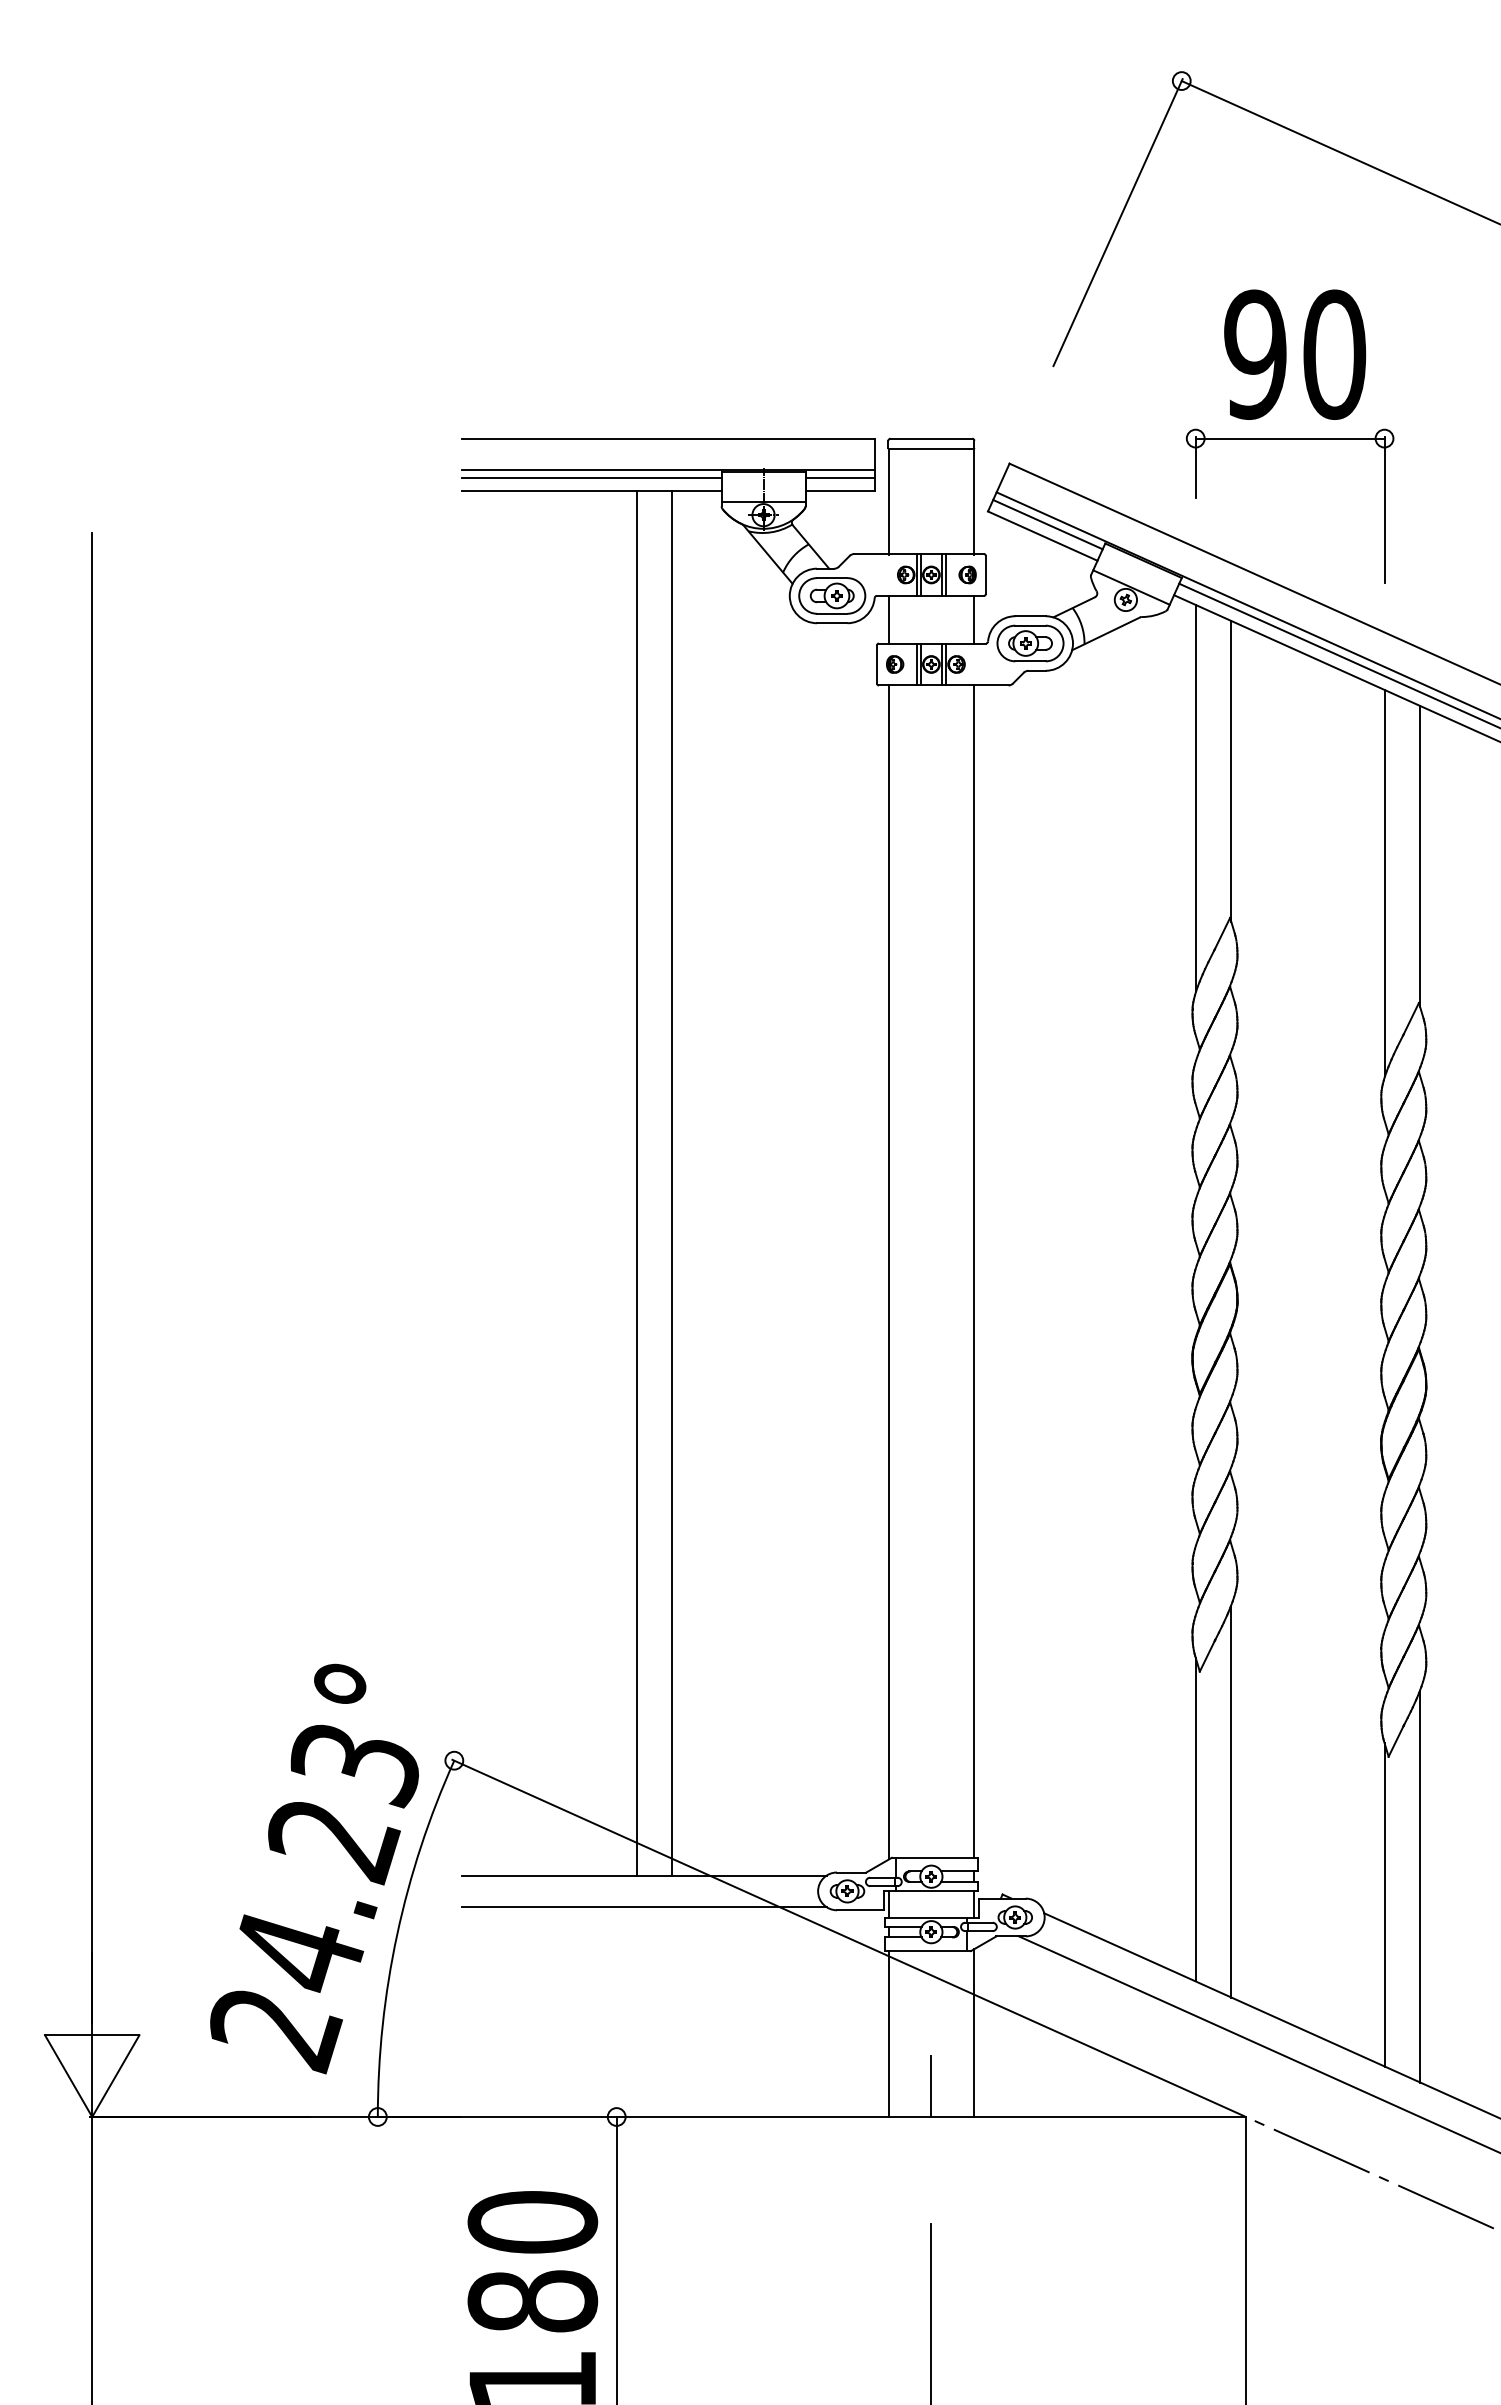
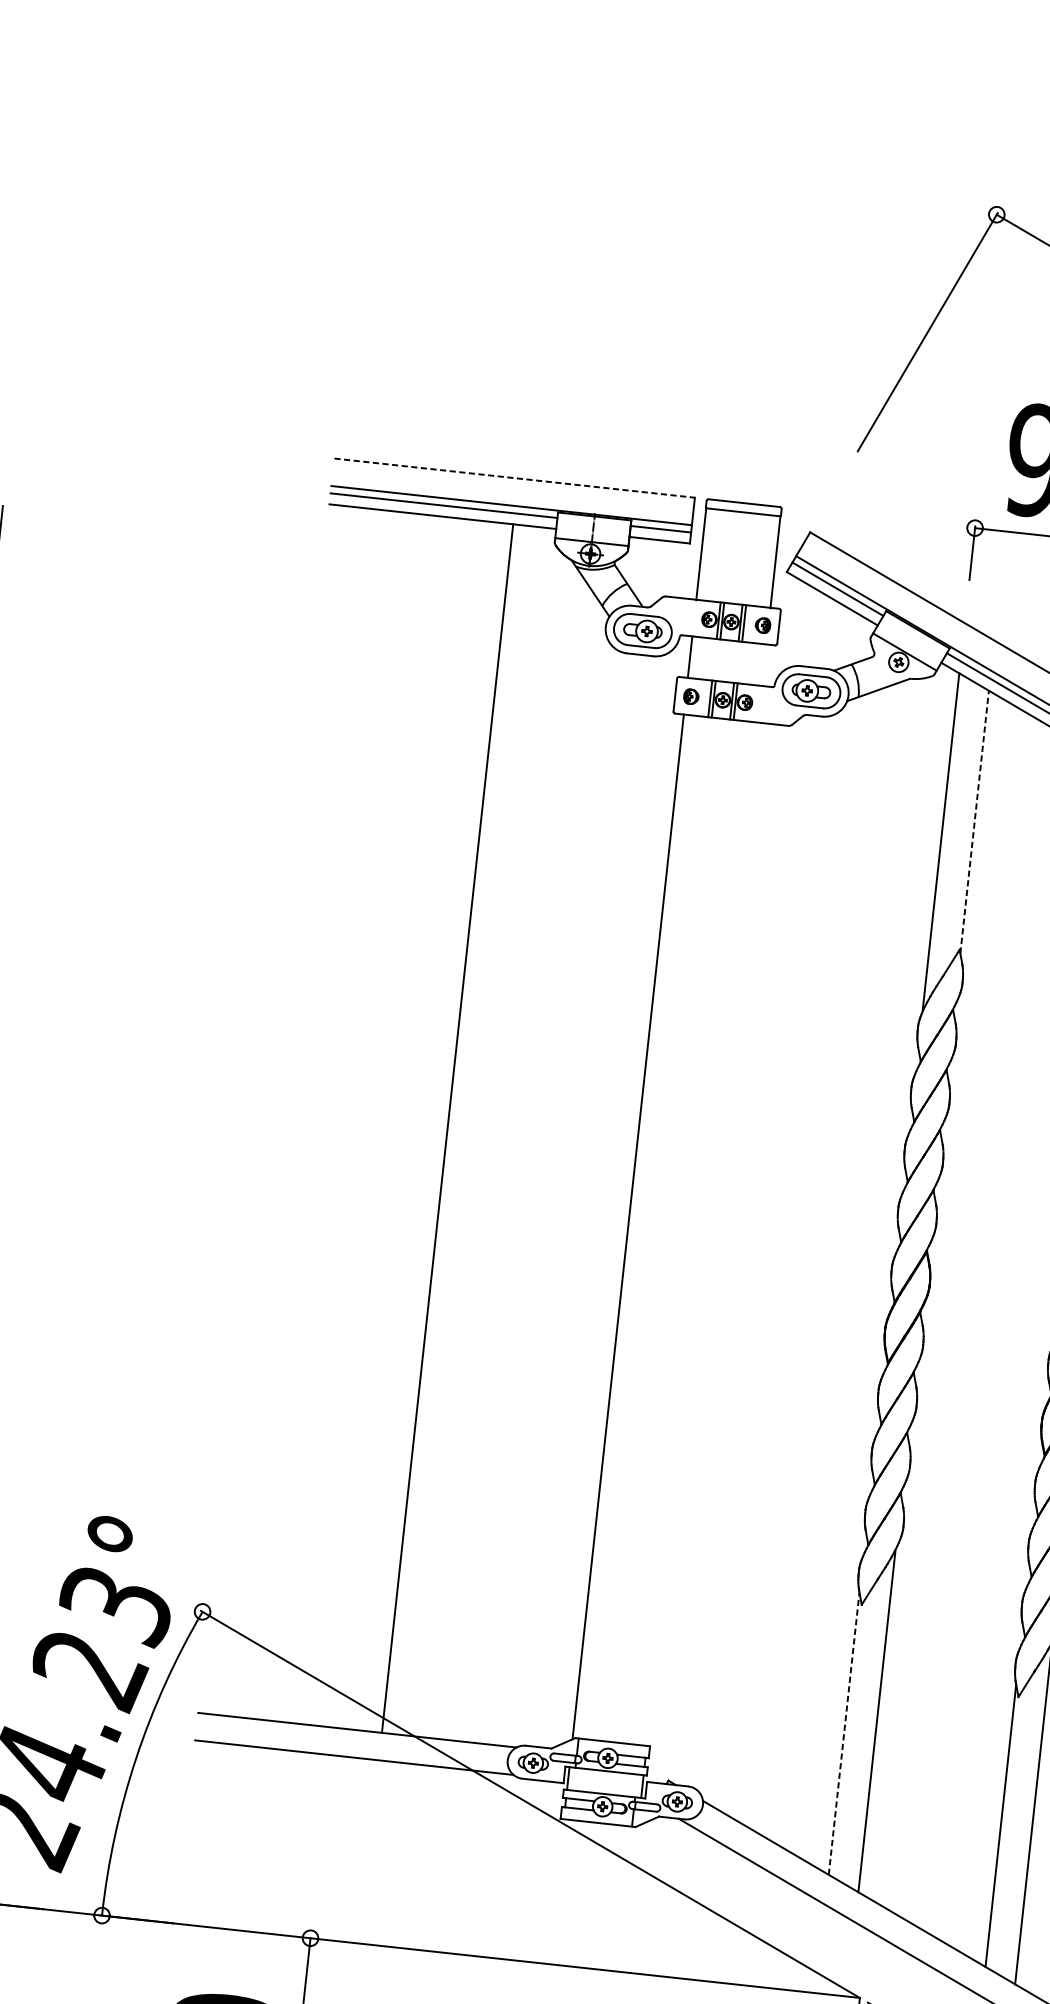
line: (668, 438) -> (514, 478), solid -> dashed
line: (973, 619) -> (763, 664), removed
line: (1231, 771) -> (974, 822), solid -> dashed
line: (636, 1183) -> (416, 1125), removed
line: (973, 1271) -> (702, 1234), removed
line: (1195, 1819) -> (843, 1733), solid -> dashed
line: (973, 2033) -> (629, 1899), removed
line: (888, 2034) -> (555, 1892), removed
line: (931, 2085) -> (588, 1940), removed

